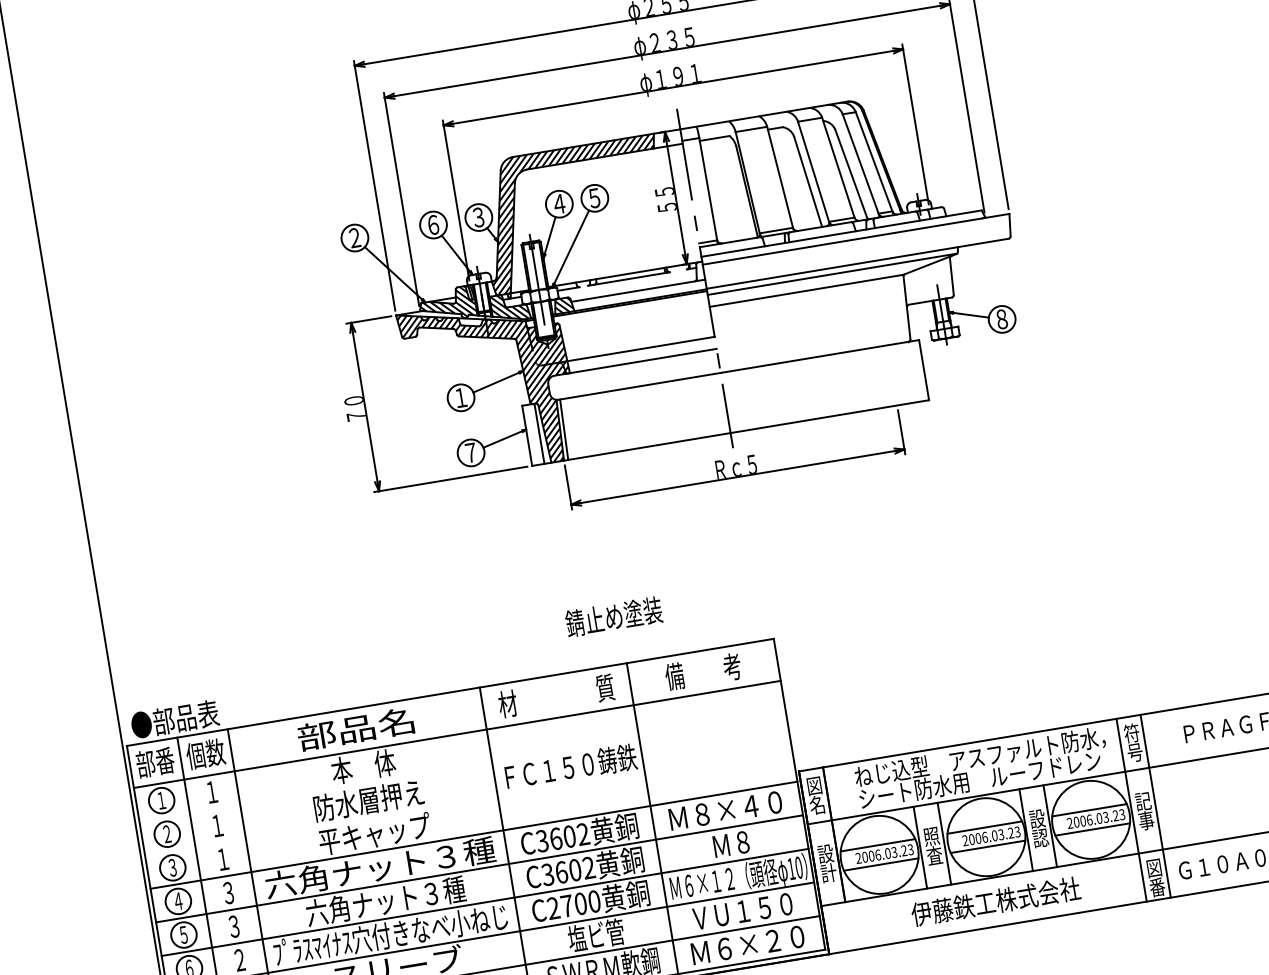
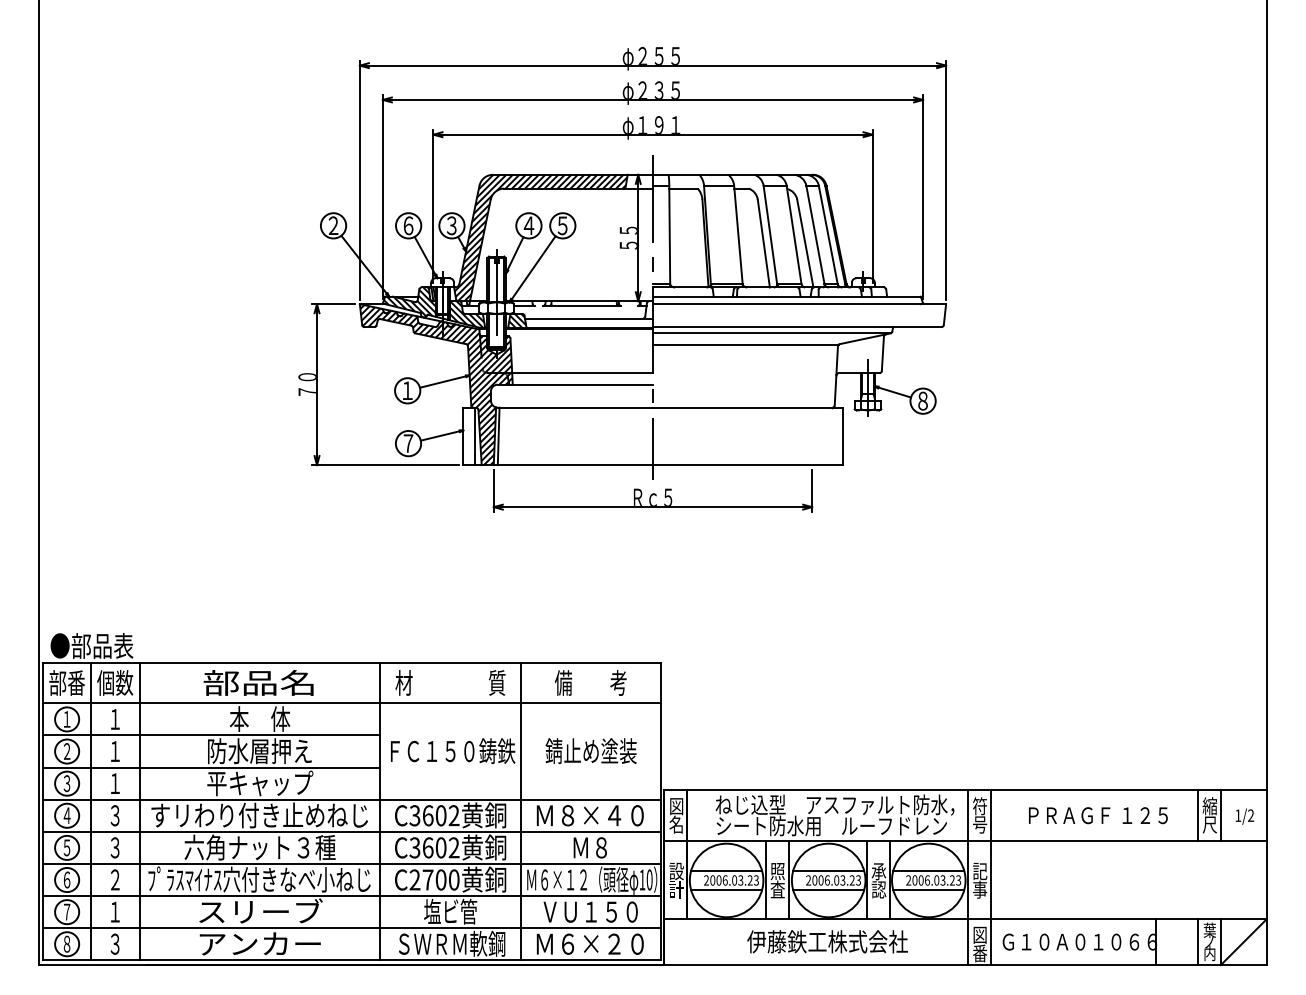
text: (613, 616) -> (590, 750), moved
line: (315, 792) -> (211, 735), added
text: (1036, 819) -> (878, 871), 設 -> 承
line: (321, 825) -> (211, 767), added
text: (380, 867) -> (260, 815), 六角ナット３種 -> すリわり付き止めねじ

